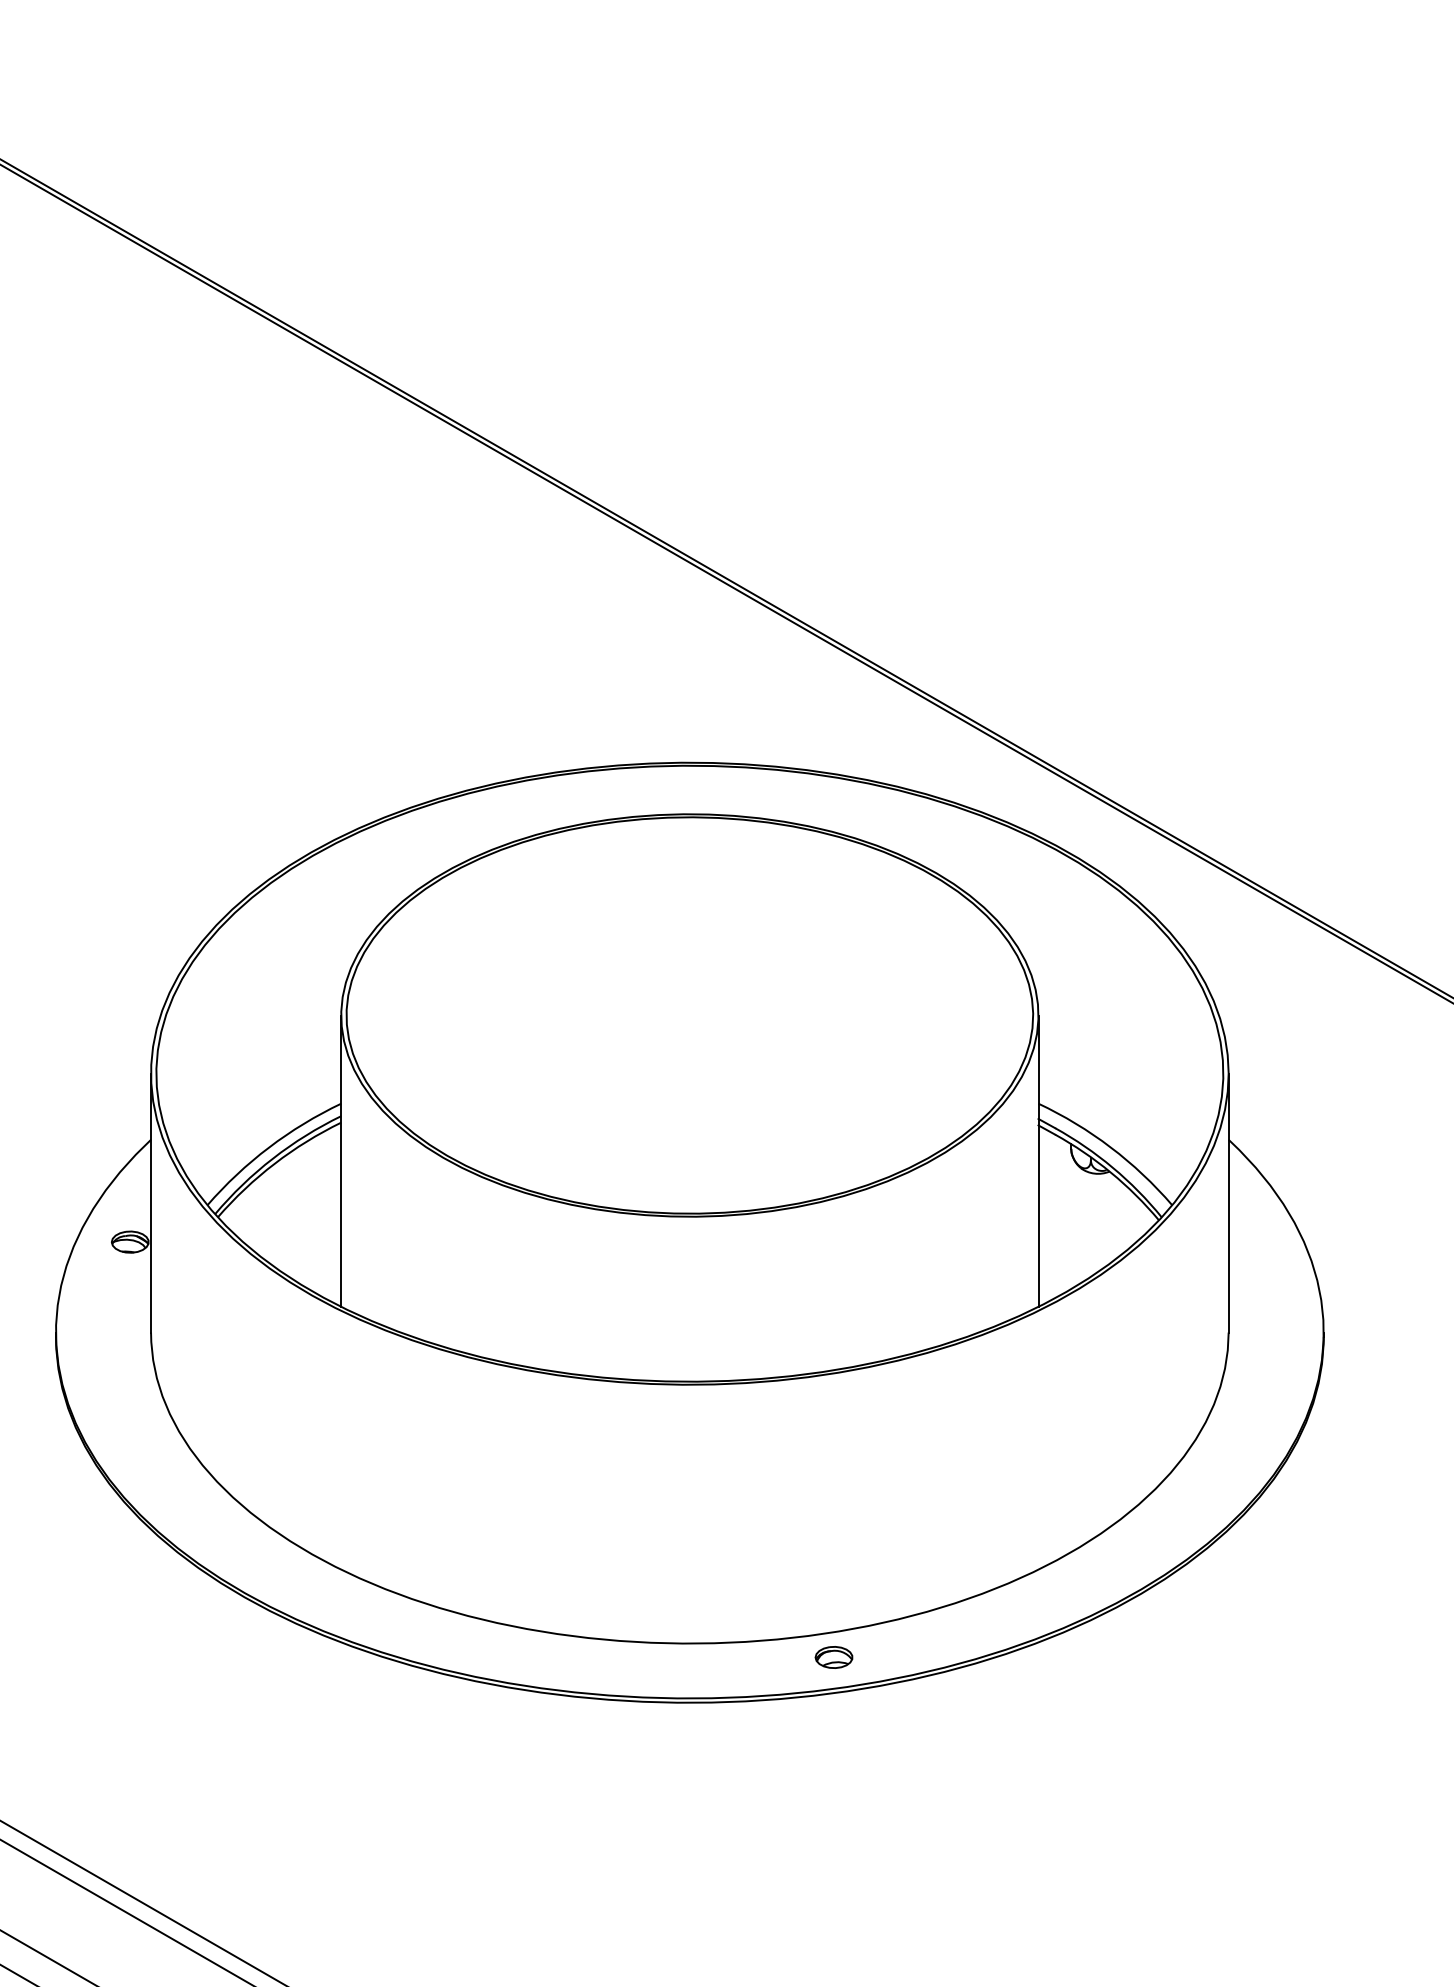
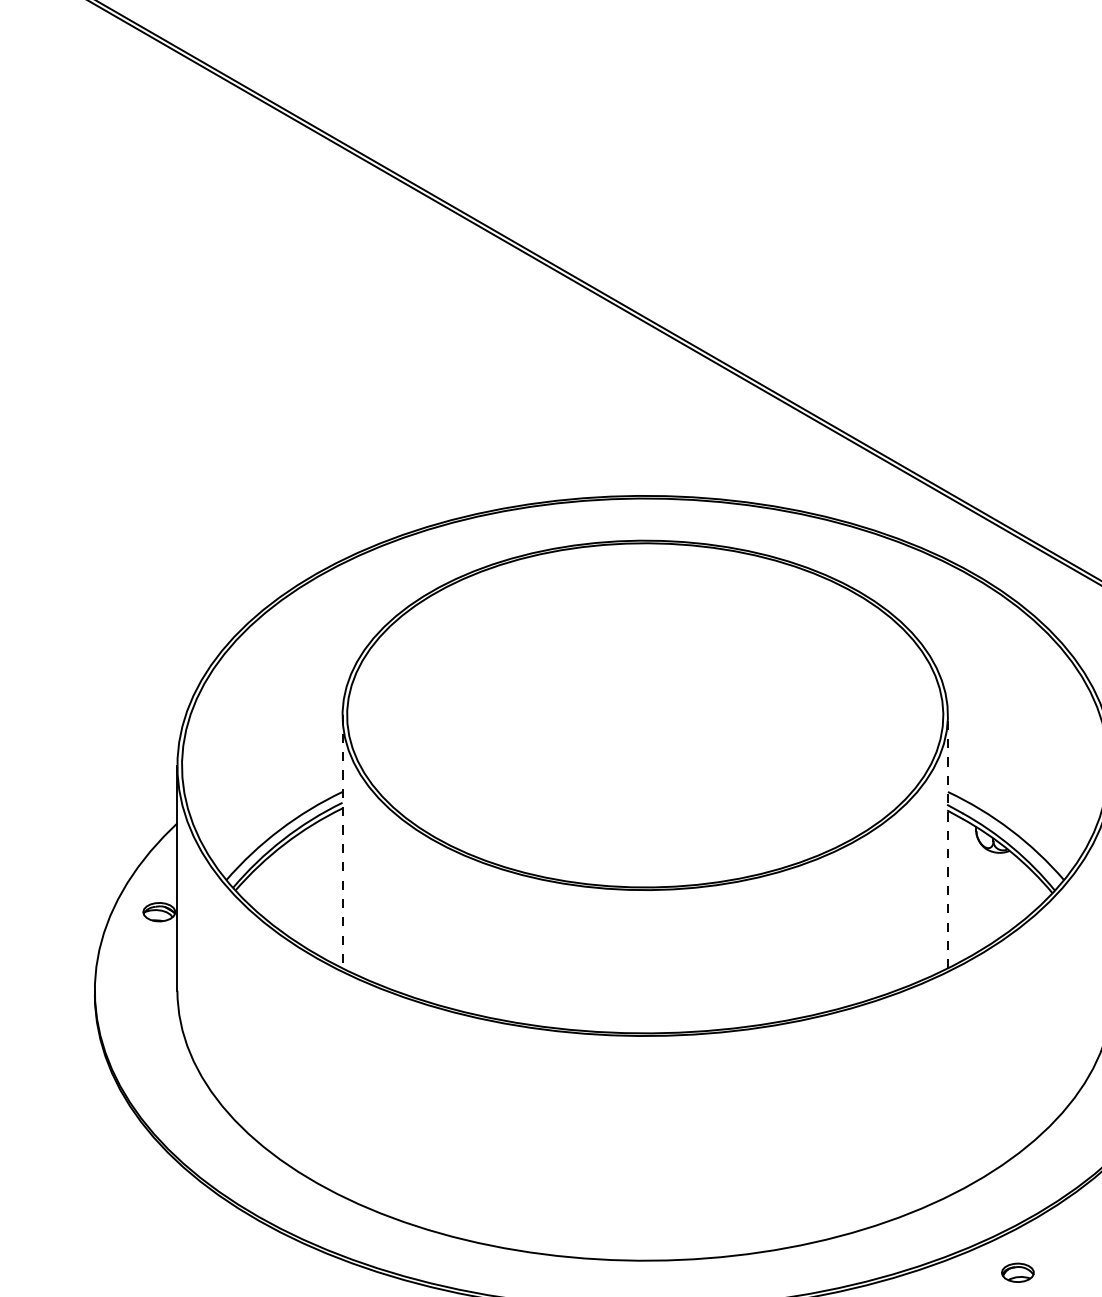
line: (341, 1161) -> (342, 842), solid -> dashed
line: (1038, 1161) -> (947, 842), solid -> dashed
part: (833, 1657) -> (1017, 1272), moved

